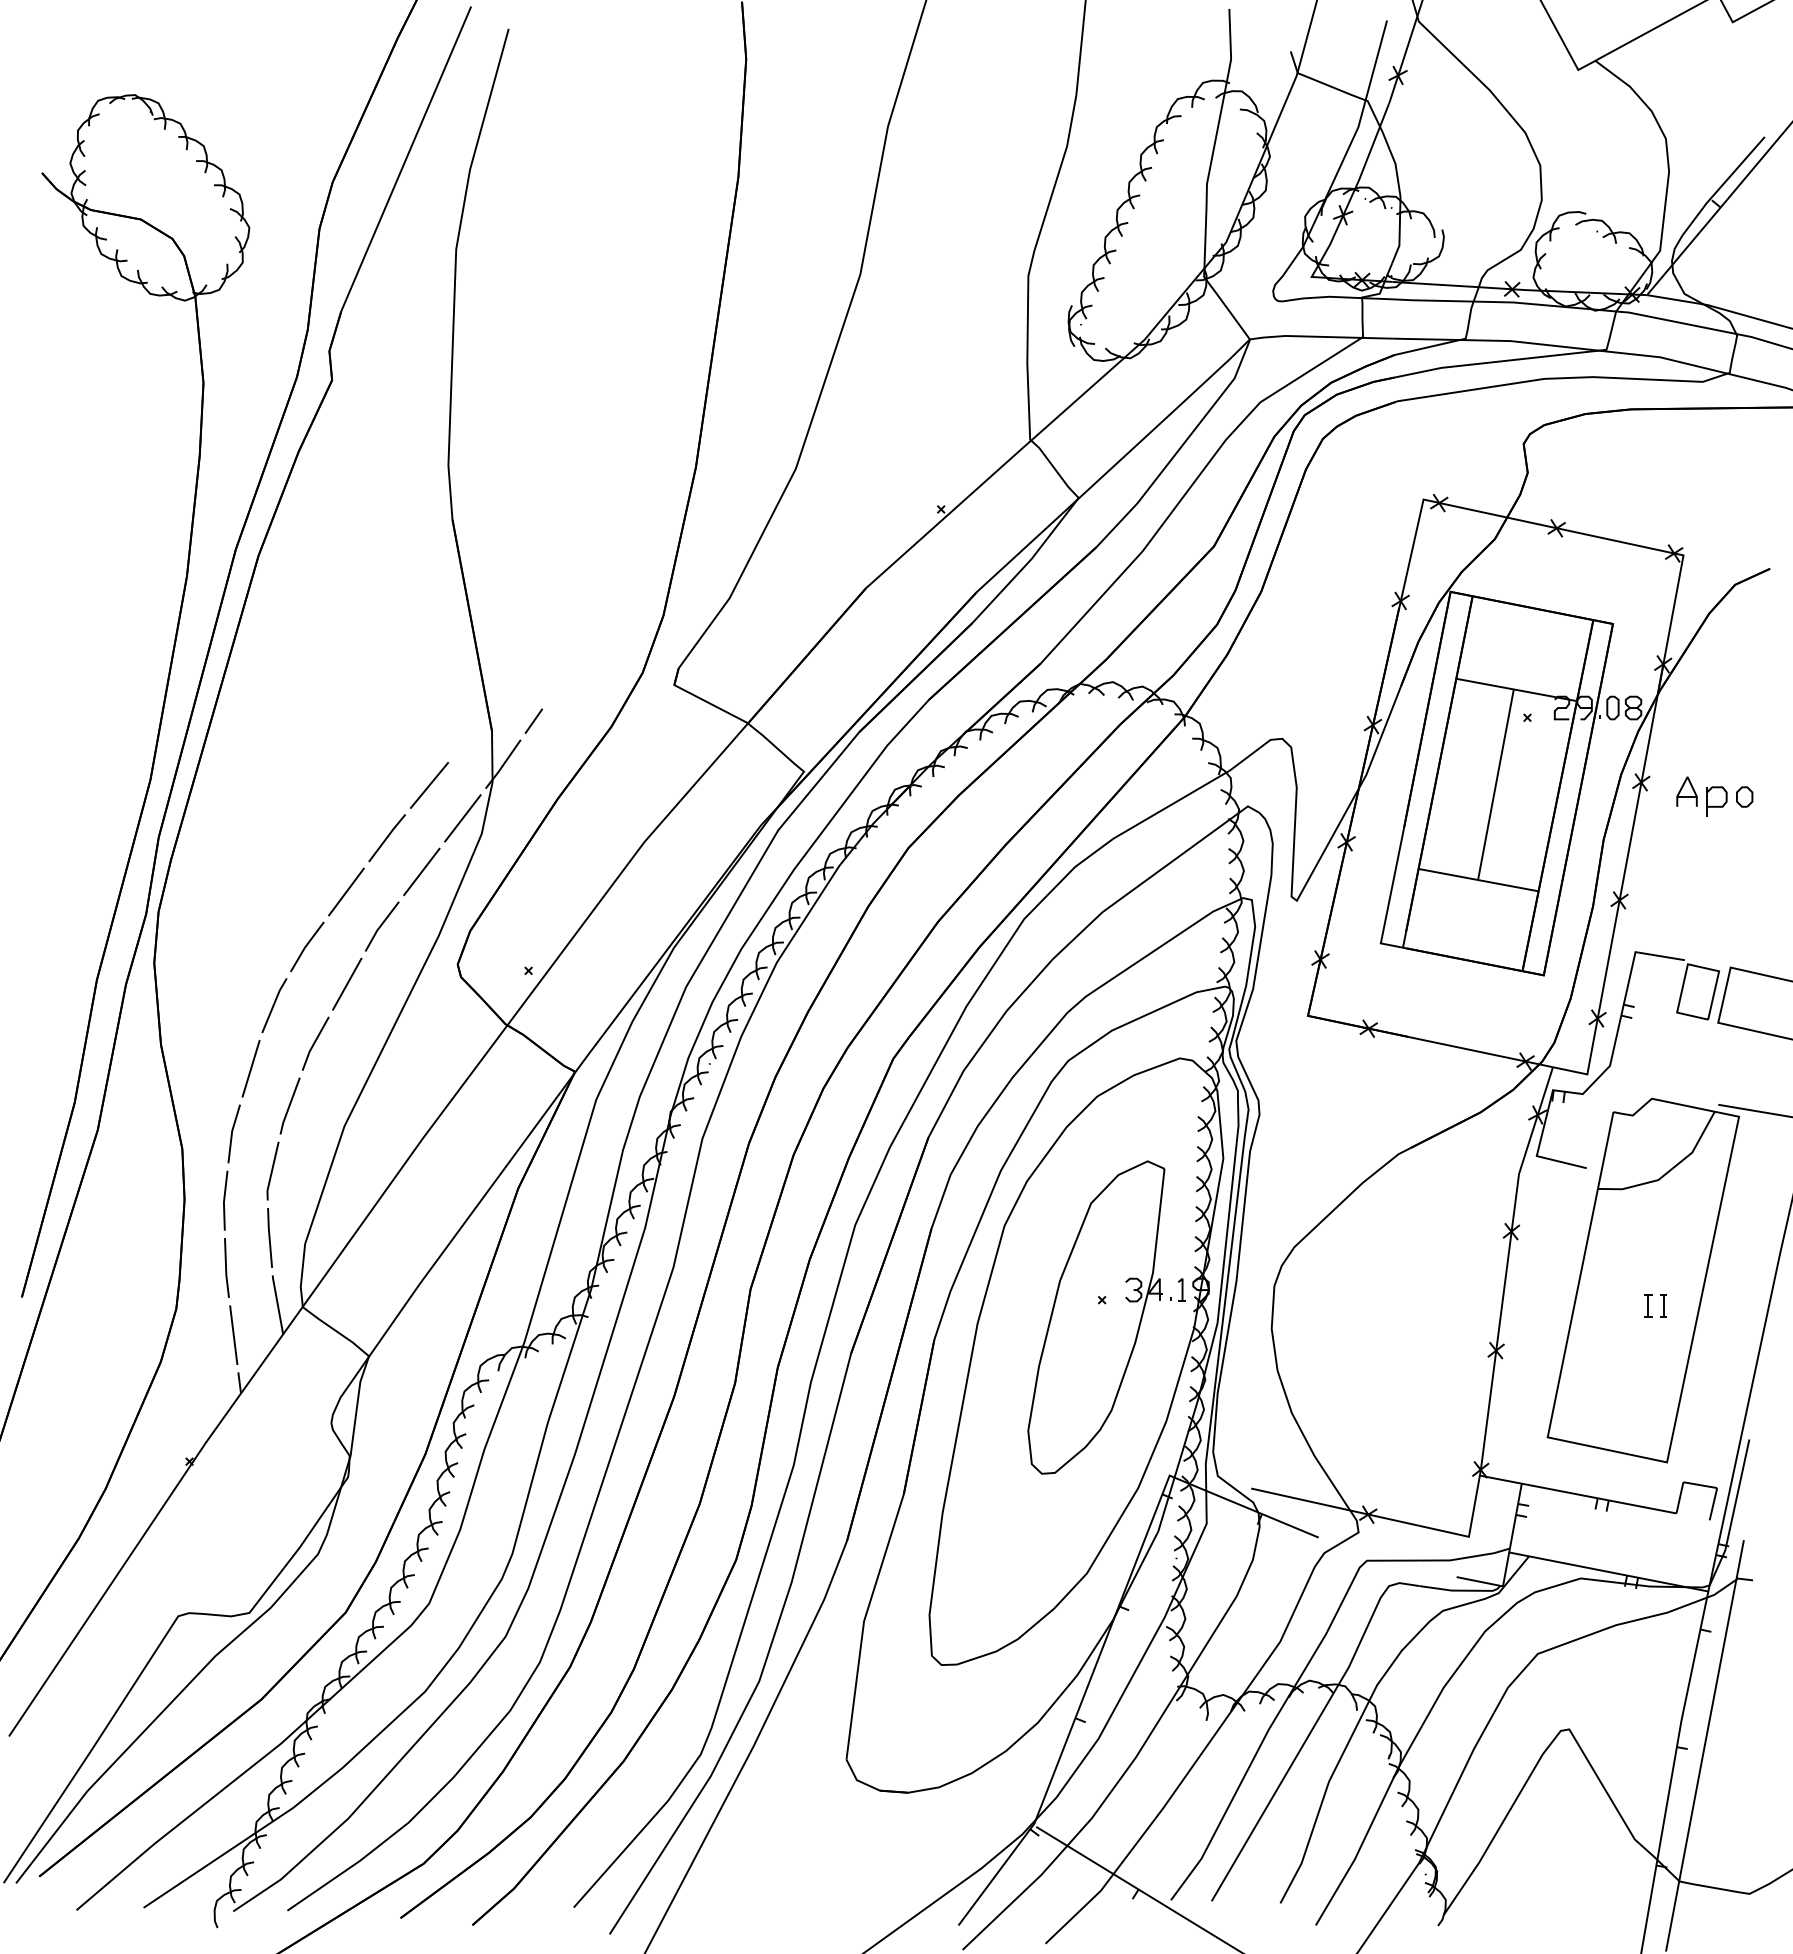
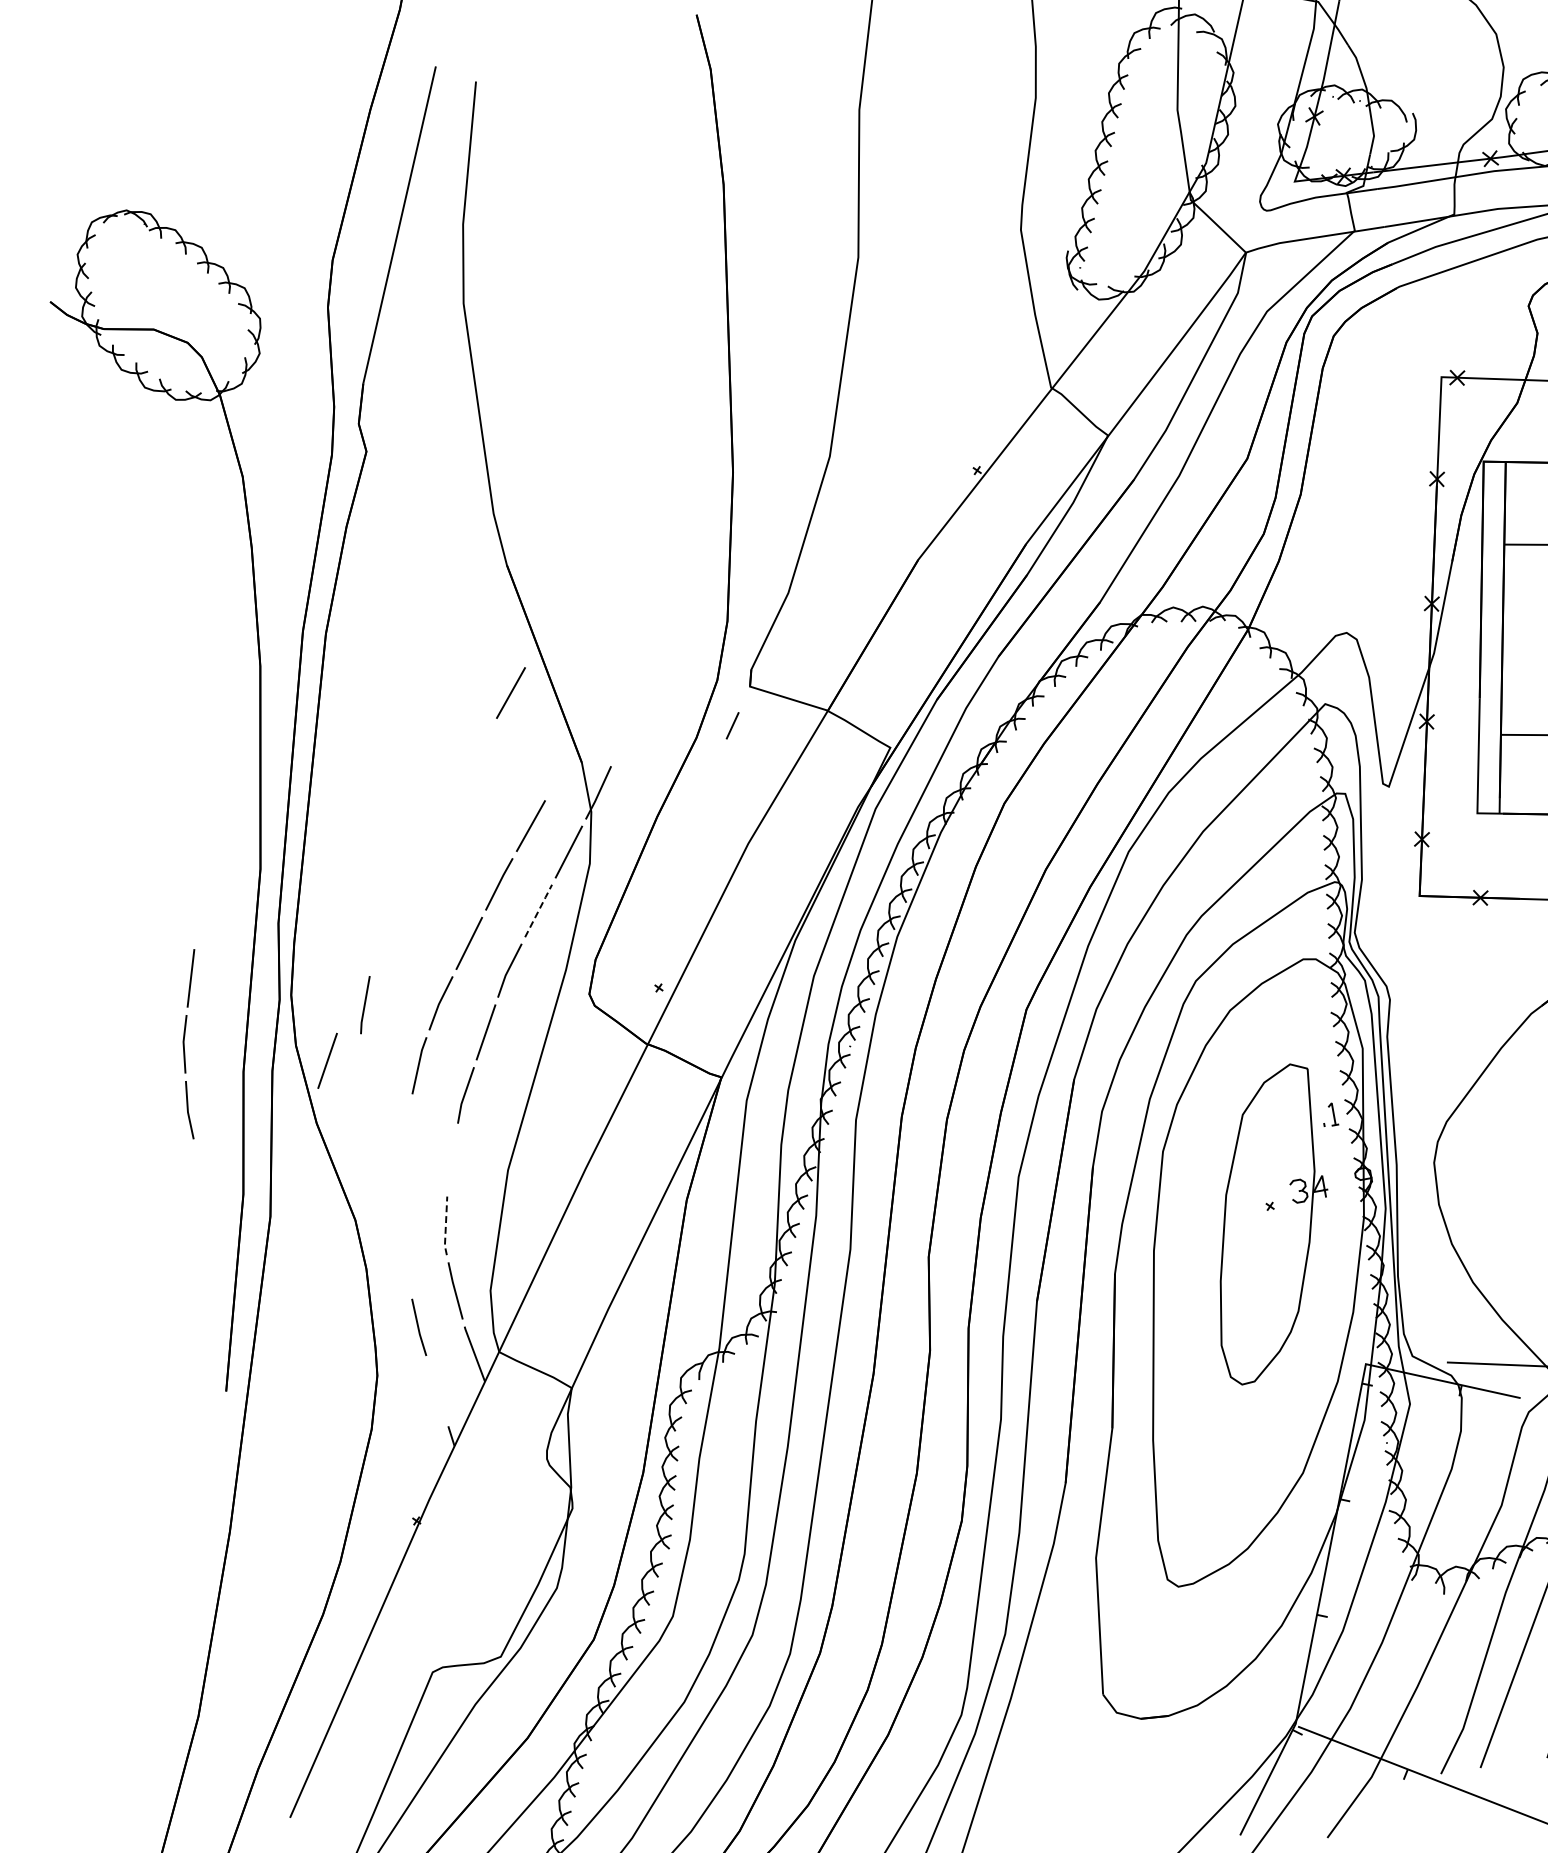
line: (433, 648) -> (511, 693), added
line: (533, 720) -> (732, 725), moved
line: (422, 871) -> (539, 910), solid -> dashed
line: (183, 983) -> (327, 1060), added
line: (289, 1105) -> (364, 1004), moved
part: (233, 1131) -> (184, 1042), moved
line: (271, 1171) -> (445, 1226), solid -> dashed
part: (1177, 1289) -> (1328, 1114), moved
line: (233, 1334) -> (437, 1390), removed

